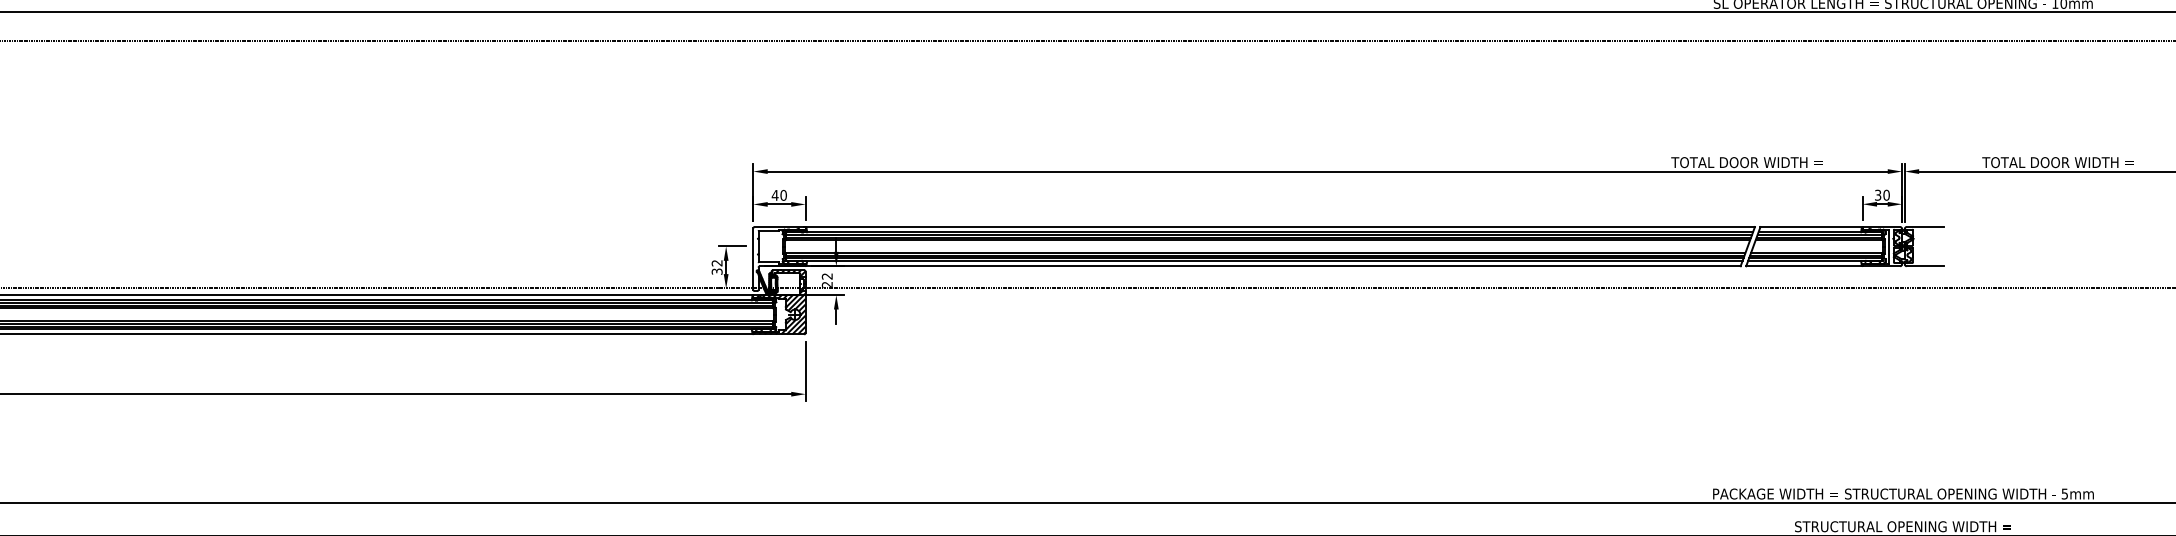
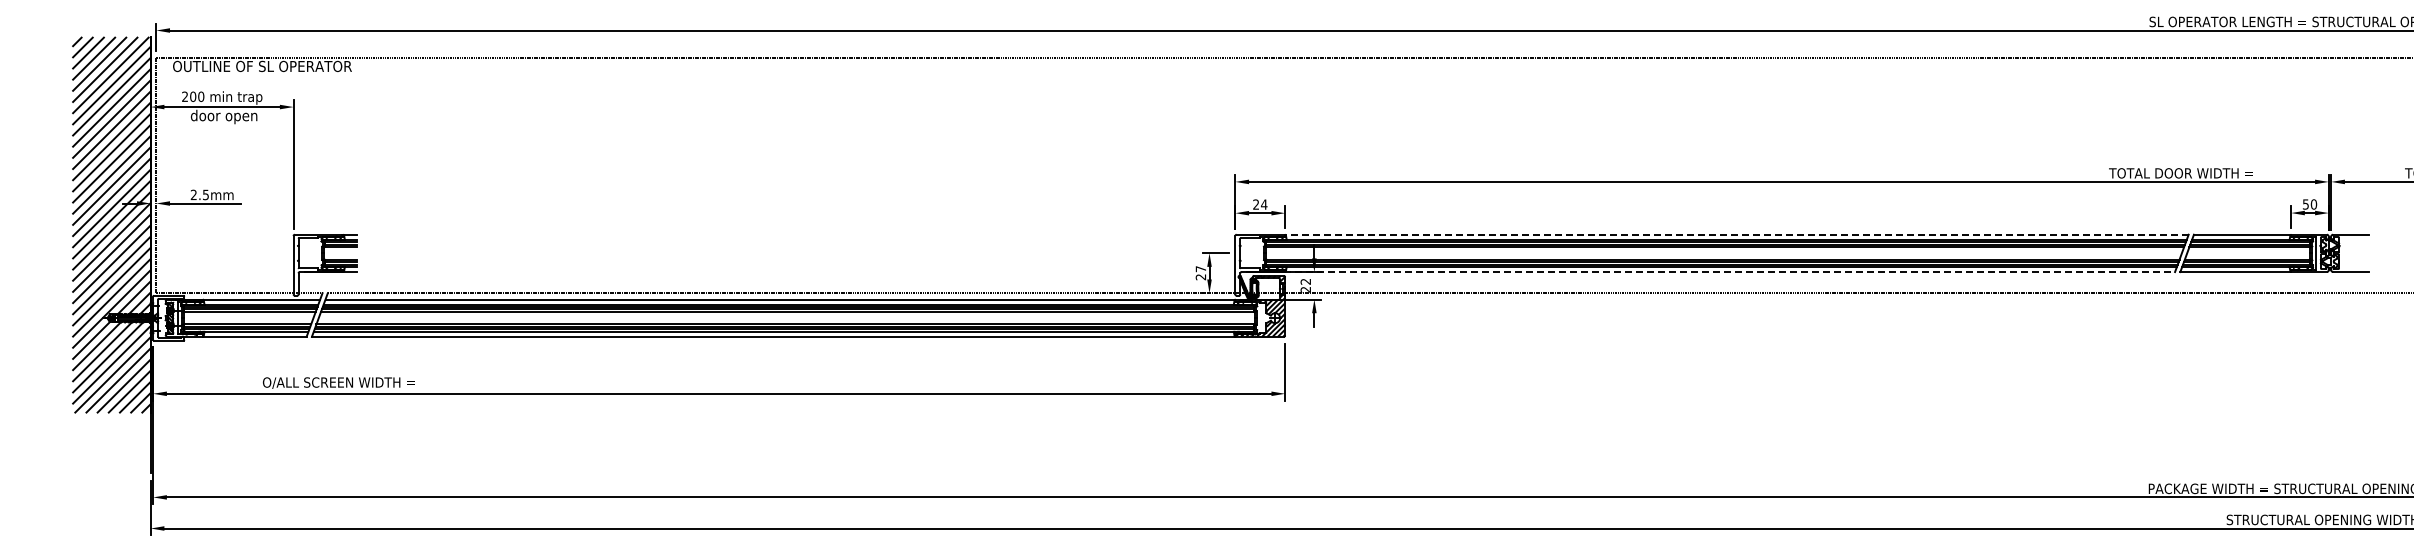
text: (1877, 194) -> (2305, 203), 30 -> 50
text: (778, 195) -> (1259, 204), 40 -> 24
line: (1278, 226) -> (1735, 234), solid -> dashed
line: (1272, 266) -> (1729, 272), solid -> dashed
text: (716, 267) -> (1200, 273), 32 -> 27

